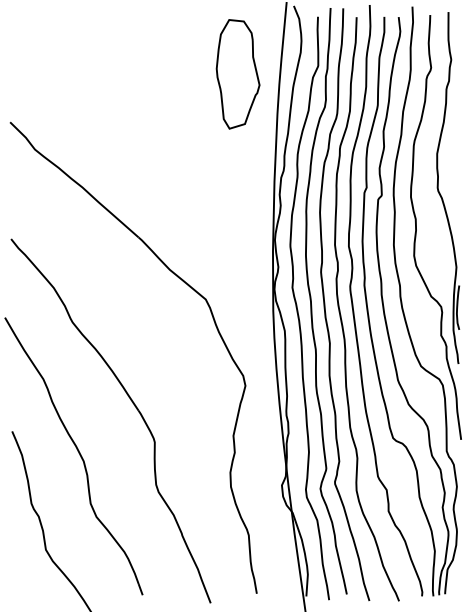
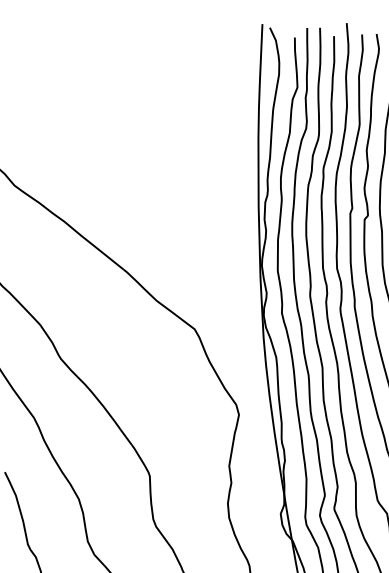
part: (237, 74) -> (216, 99), removed

